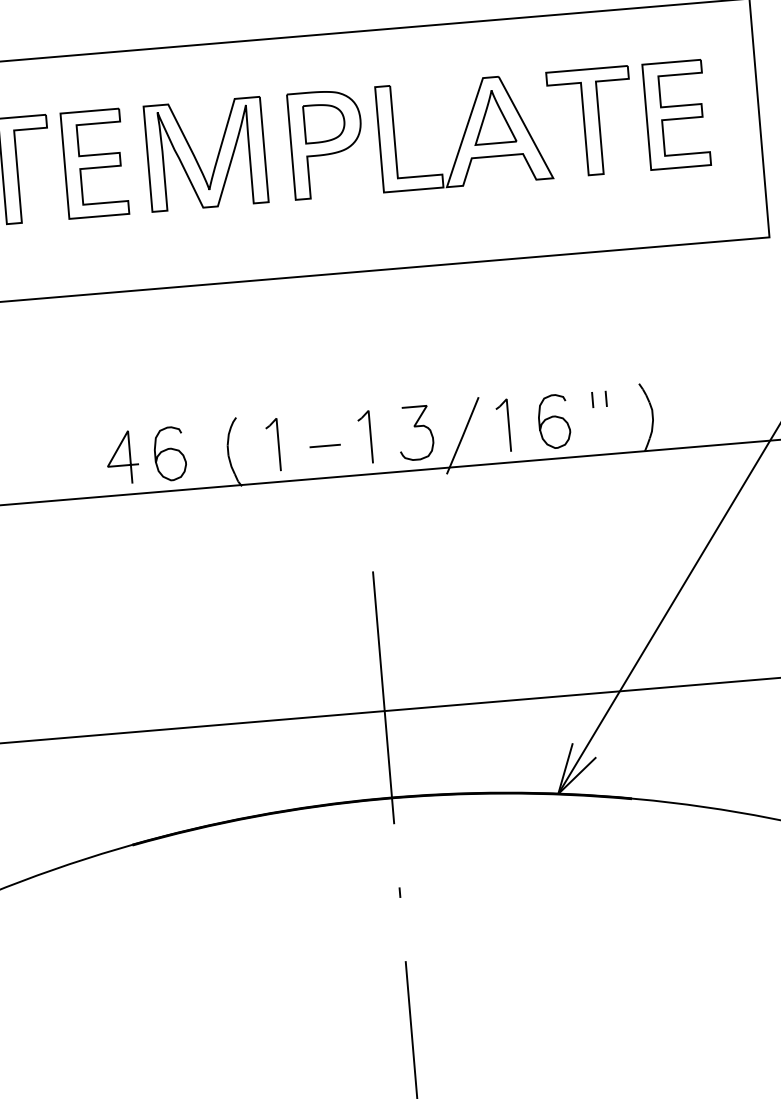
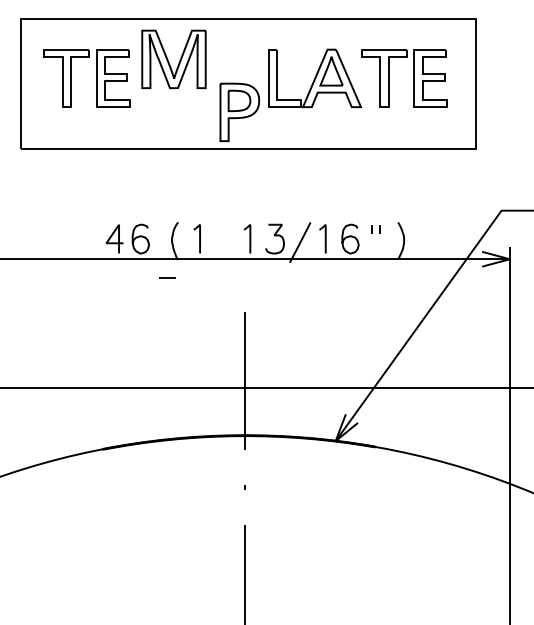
part: (326, 144) -> (239, 112), moved
part: (205, 154) -> (173, 59), moved
line: (325, 445) -> (167, 277), moved

